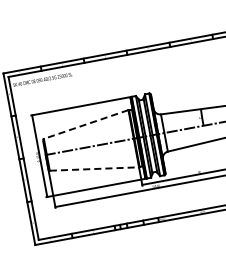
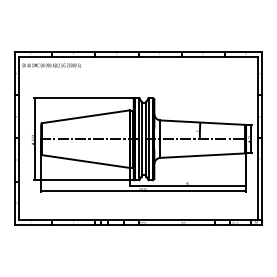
line: (85, 124) -> (85, 116), dashed -> solid
line: (94, 168) -> (86, 161), dashed -> solid

